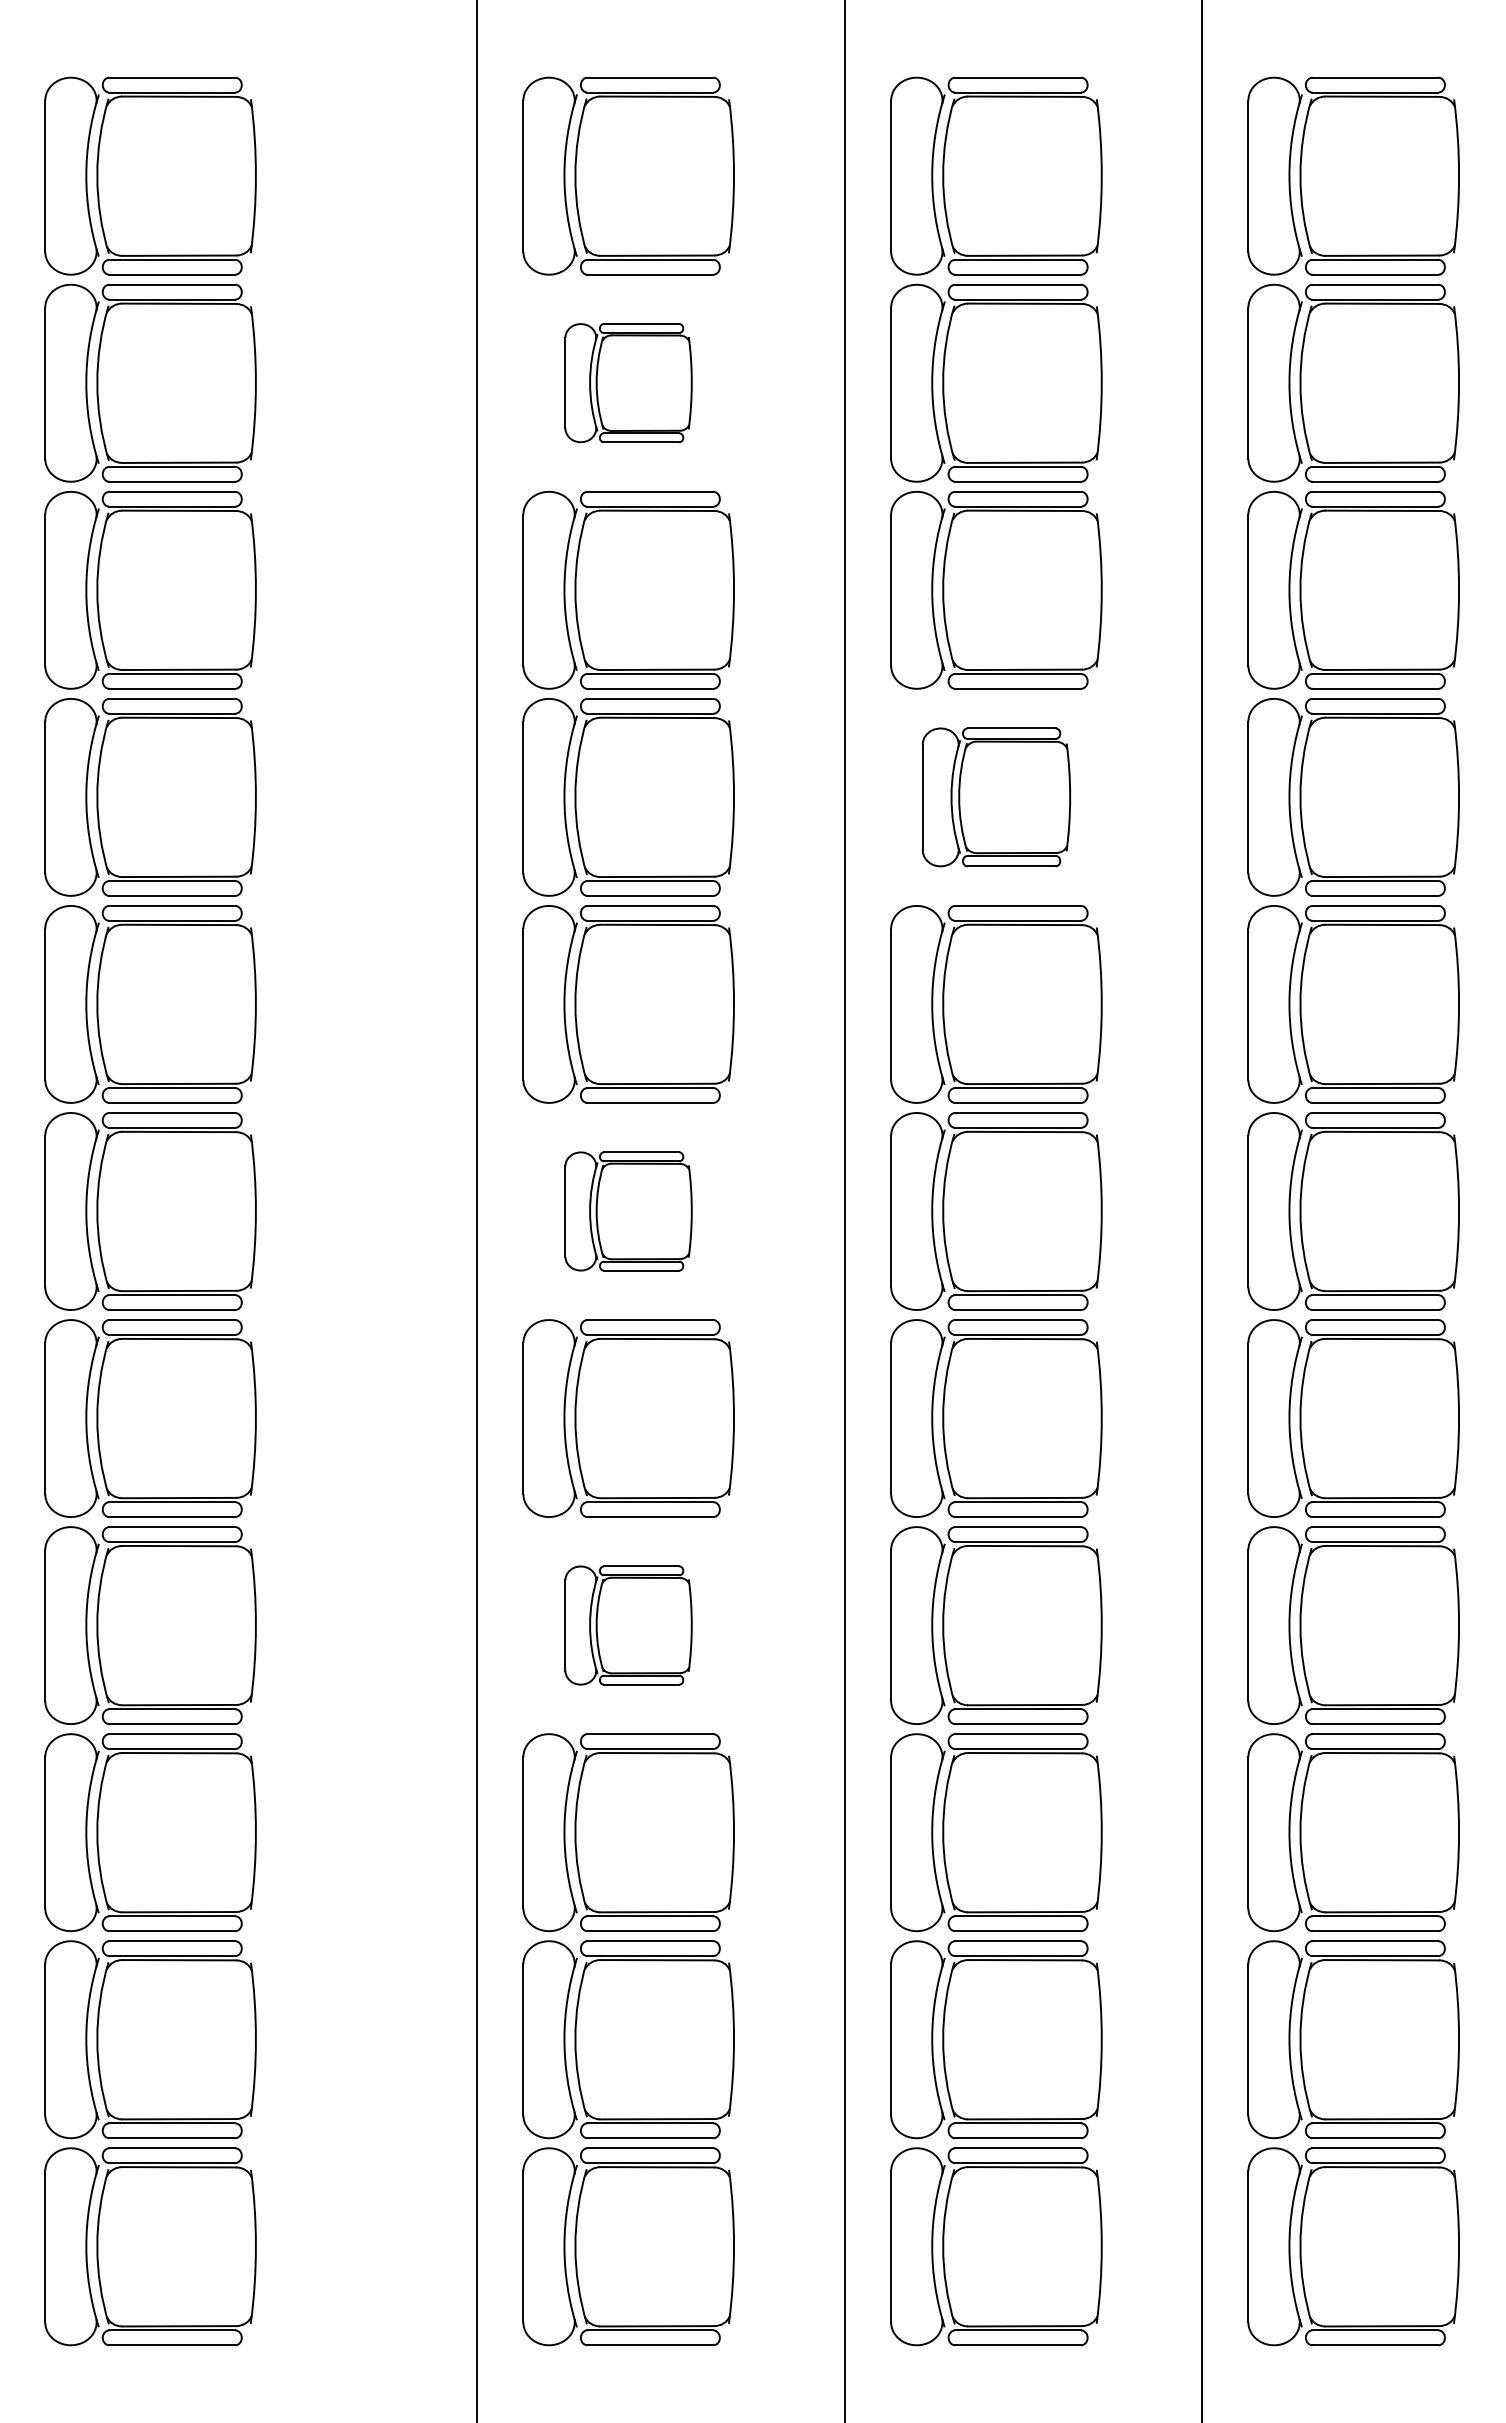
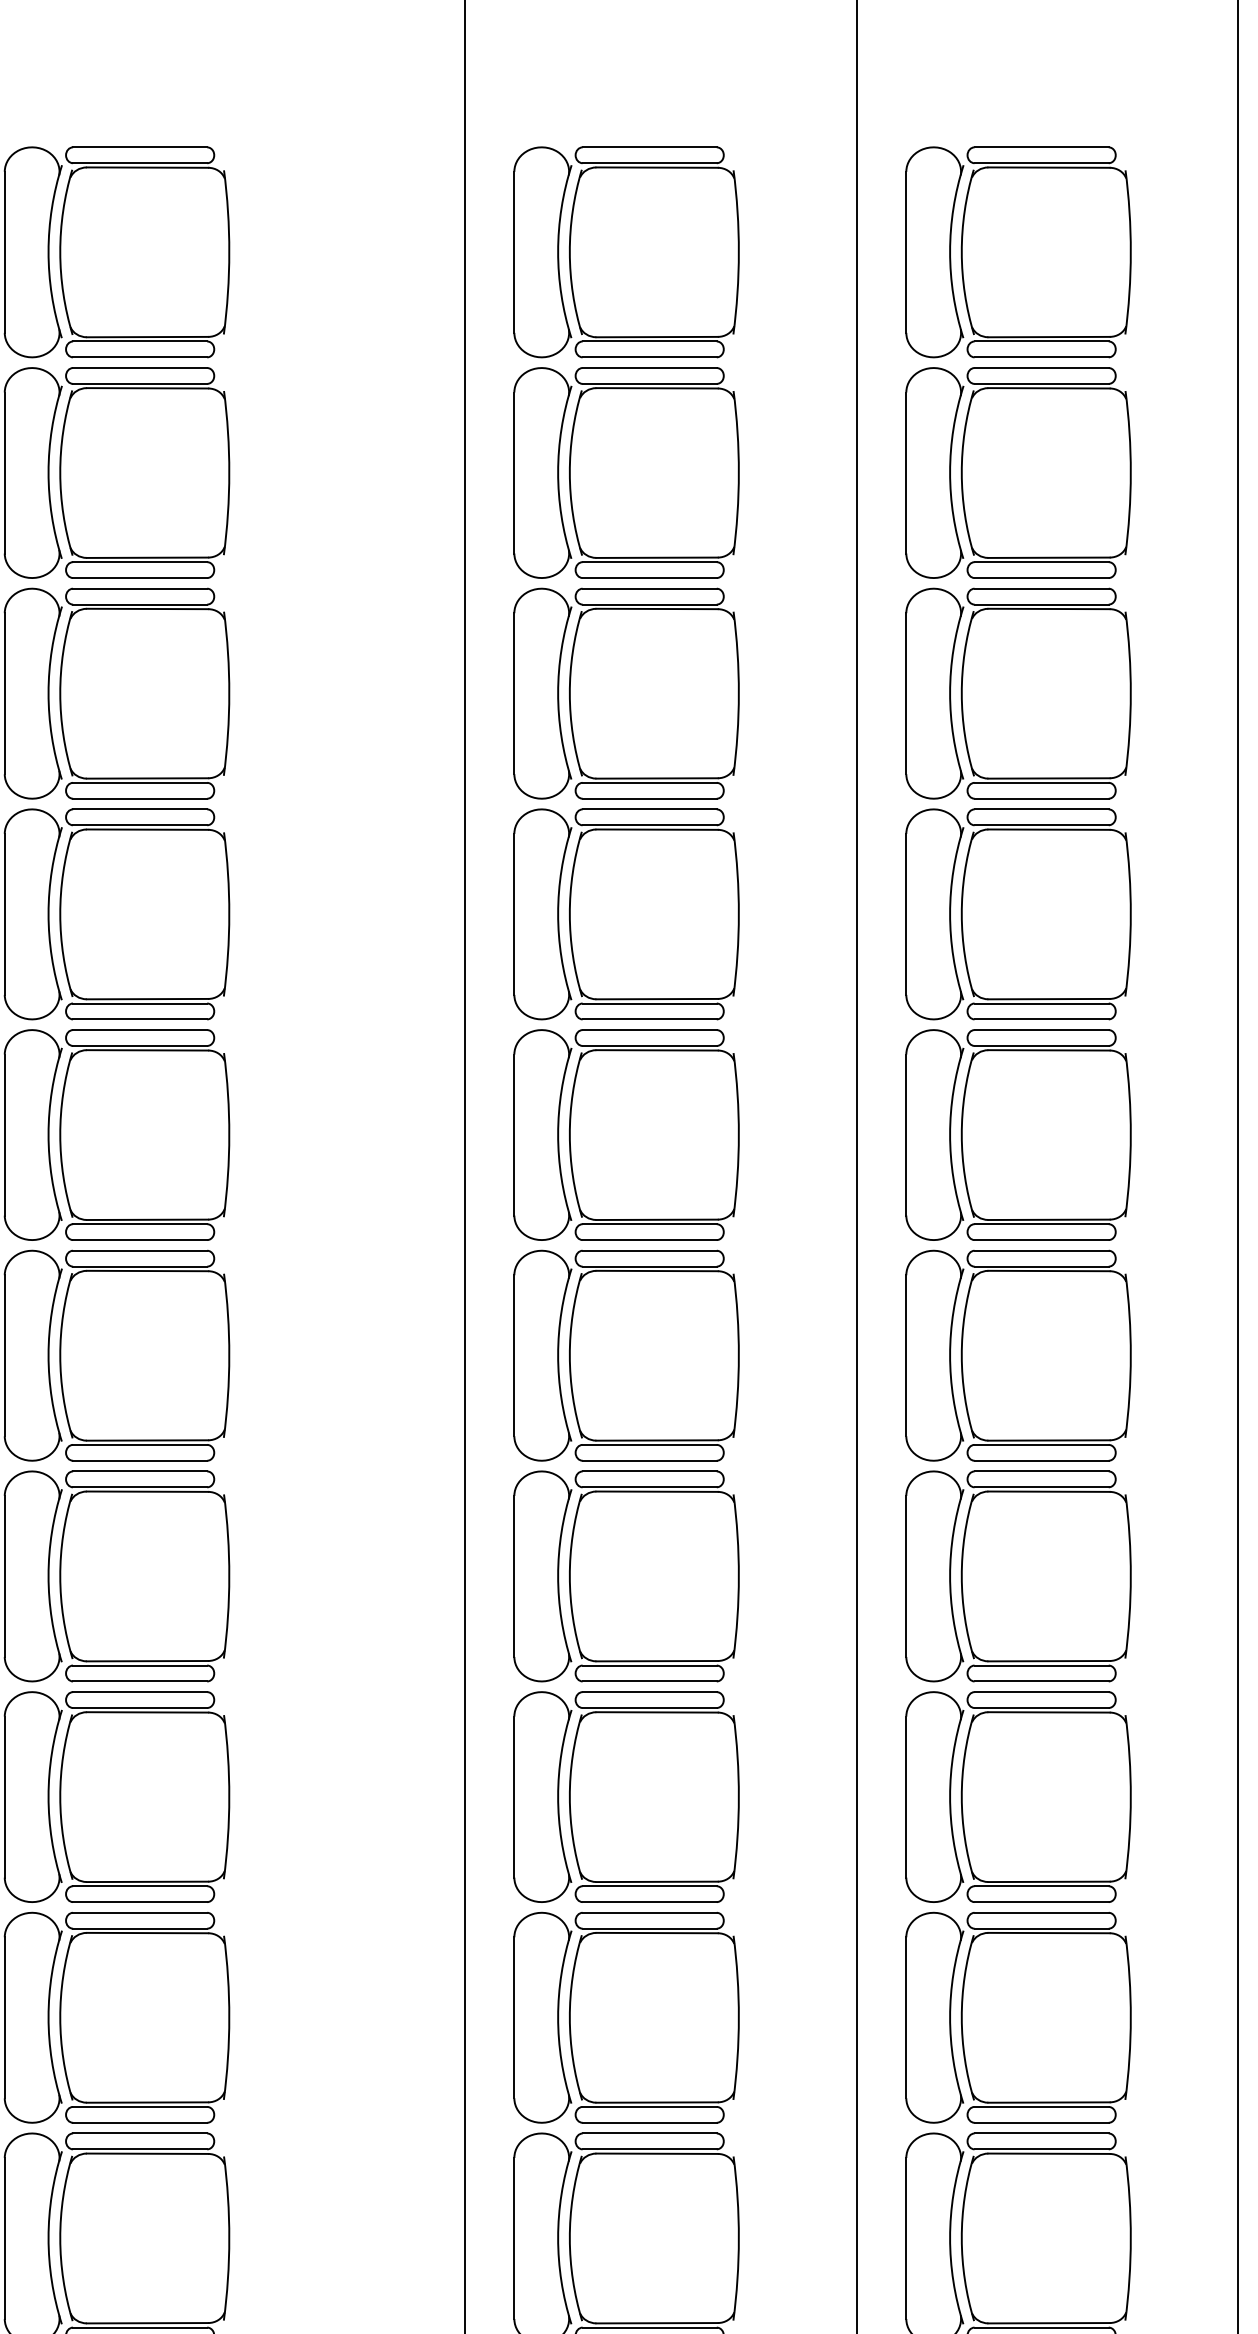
part: (628, 382) -> (626, 472), size x1.67
part: (996, 797) -> (1018, 914), size x1.43
part: (628, 1211) -> (626, 1355), size x1.67
part: (628, 1625) -> (626, 1797), size x1.67

